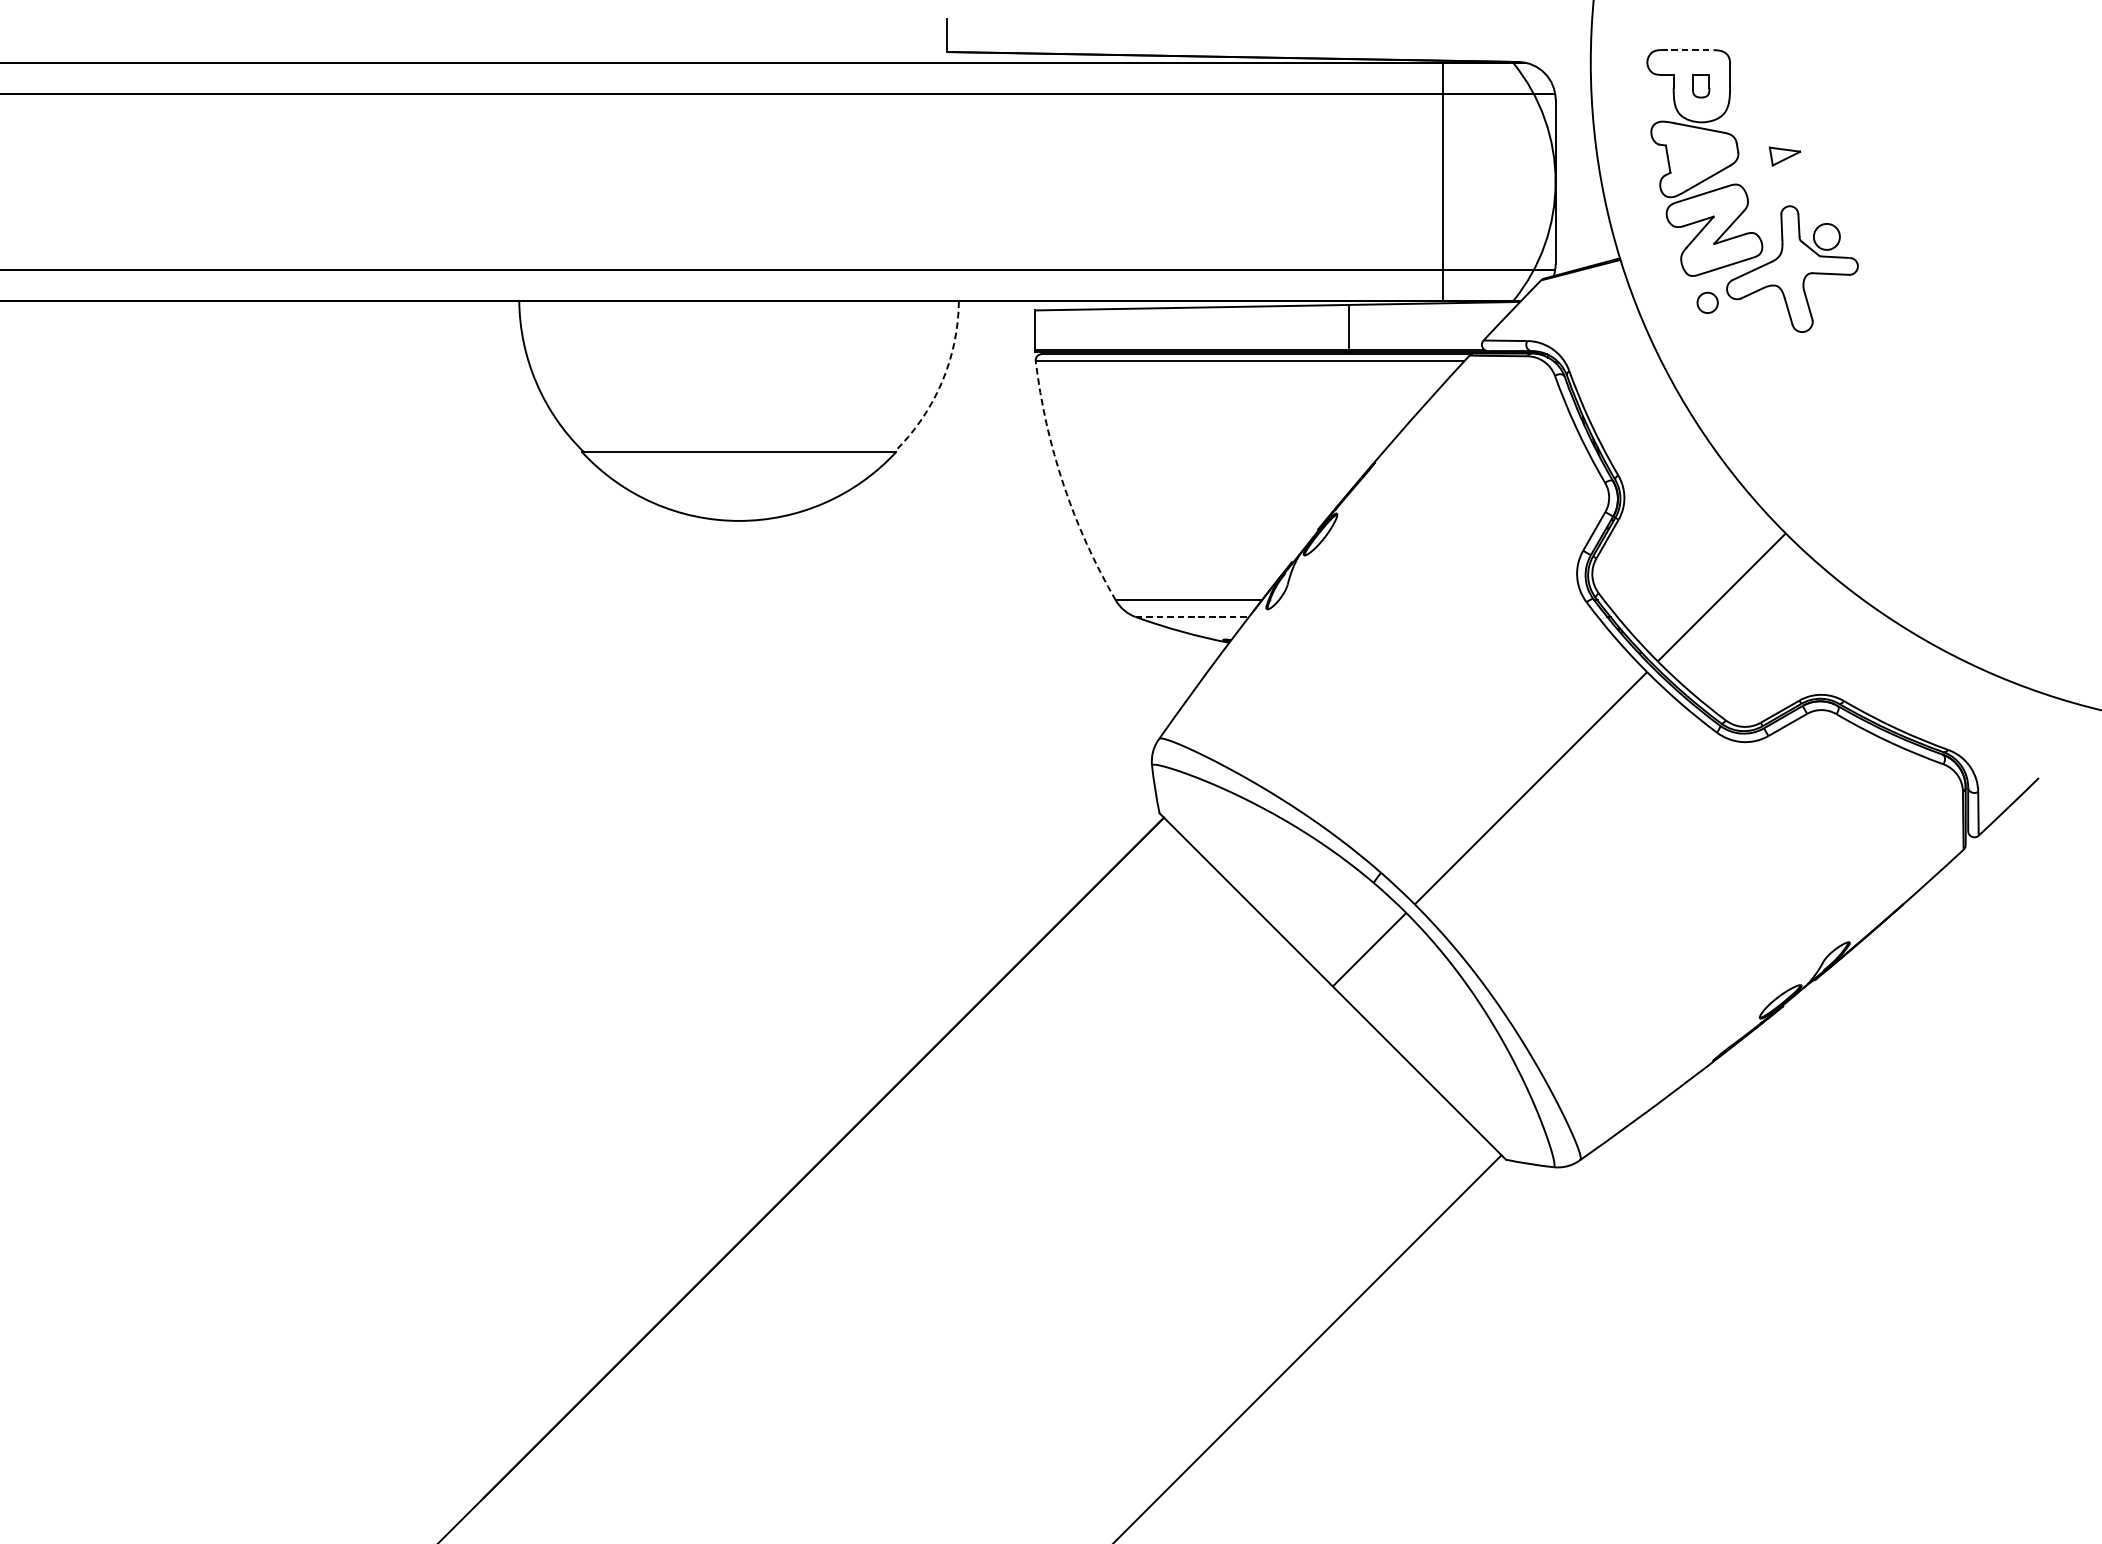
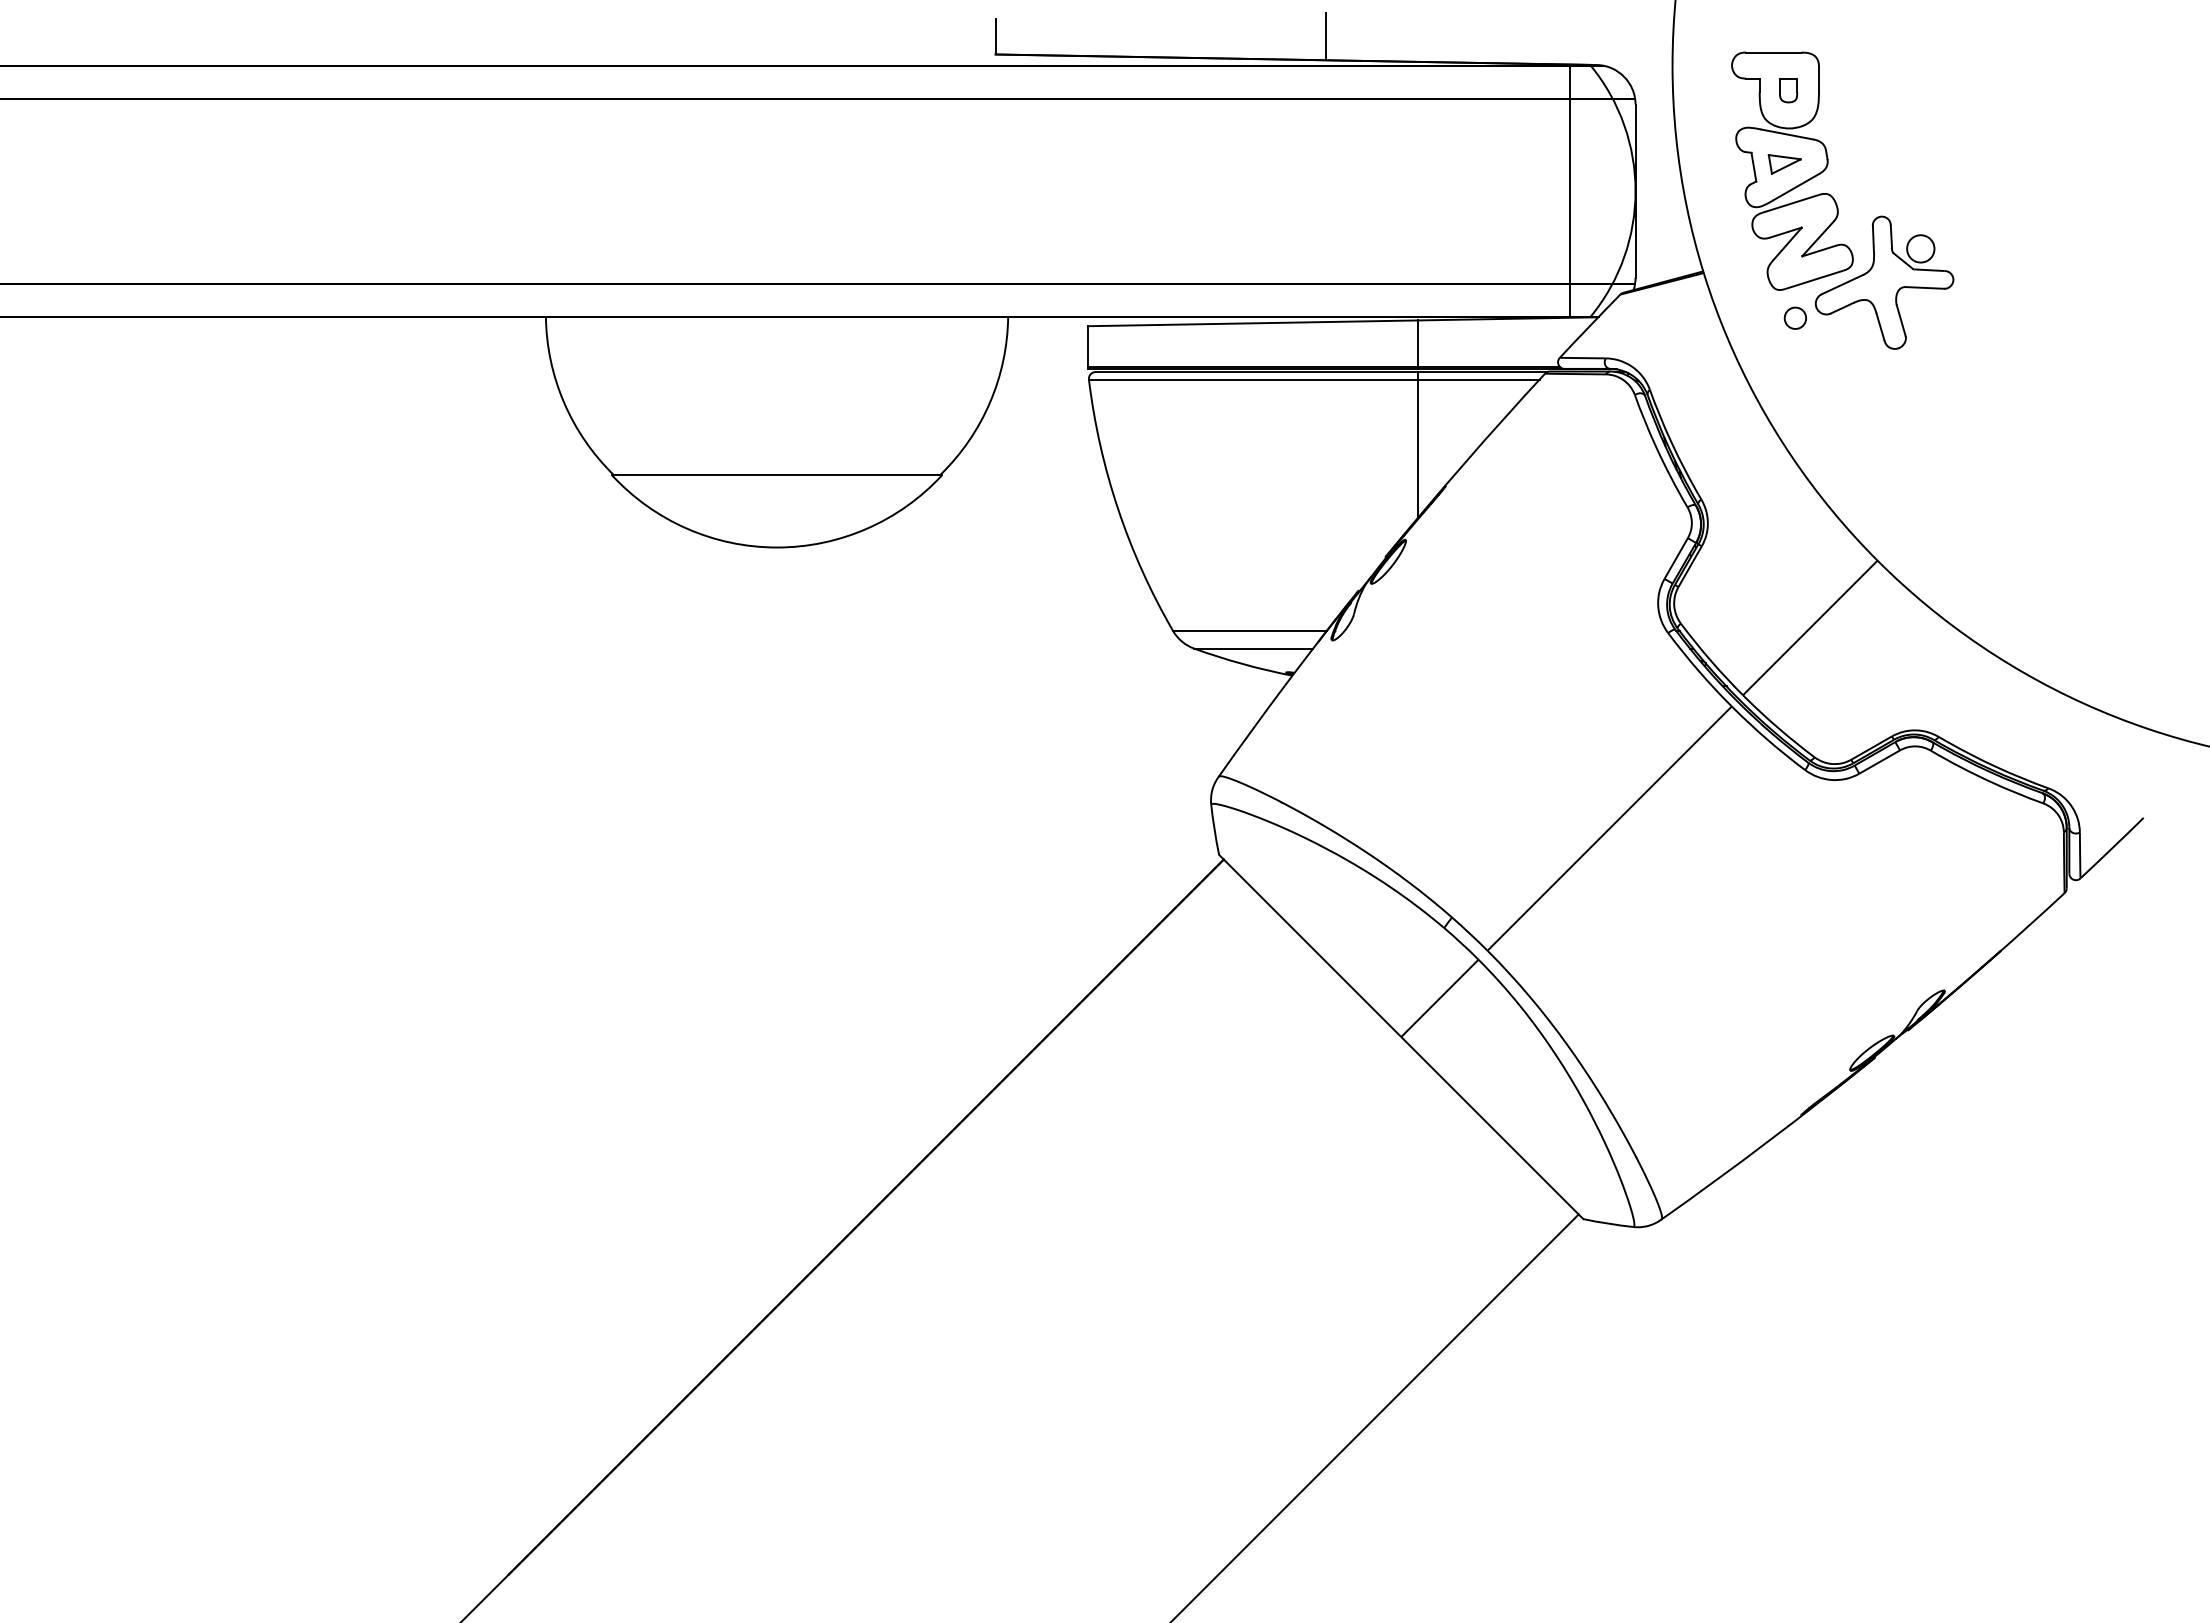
line: (1260, 34) -> (1325, 36), added
line: (1686, 50) -> (1773, 52), dashed -> solid
part: (1784, 156) -> (1784, 164), moved
line: (1443, 181) -> (1569, 190), moved
arc: (941, 383) -> (989, 402), dashed -> solid
line: (1349, 422) -> (1418, 444), added
arc: (1063, 484) -> (1118, 509), dashed -> solid
line: (1192, 616) -> (1253, 648), dashed -> solid

